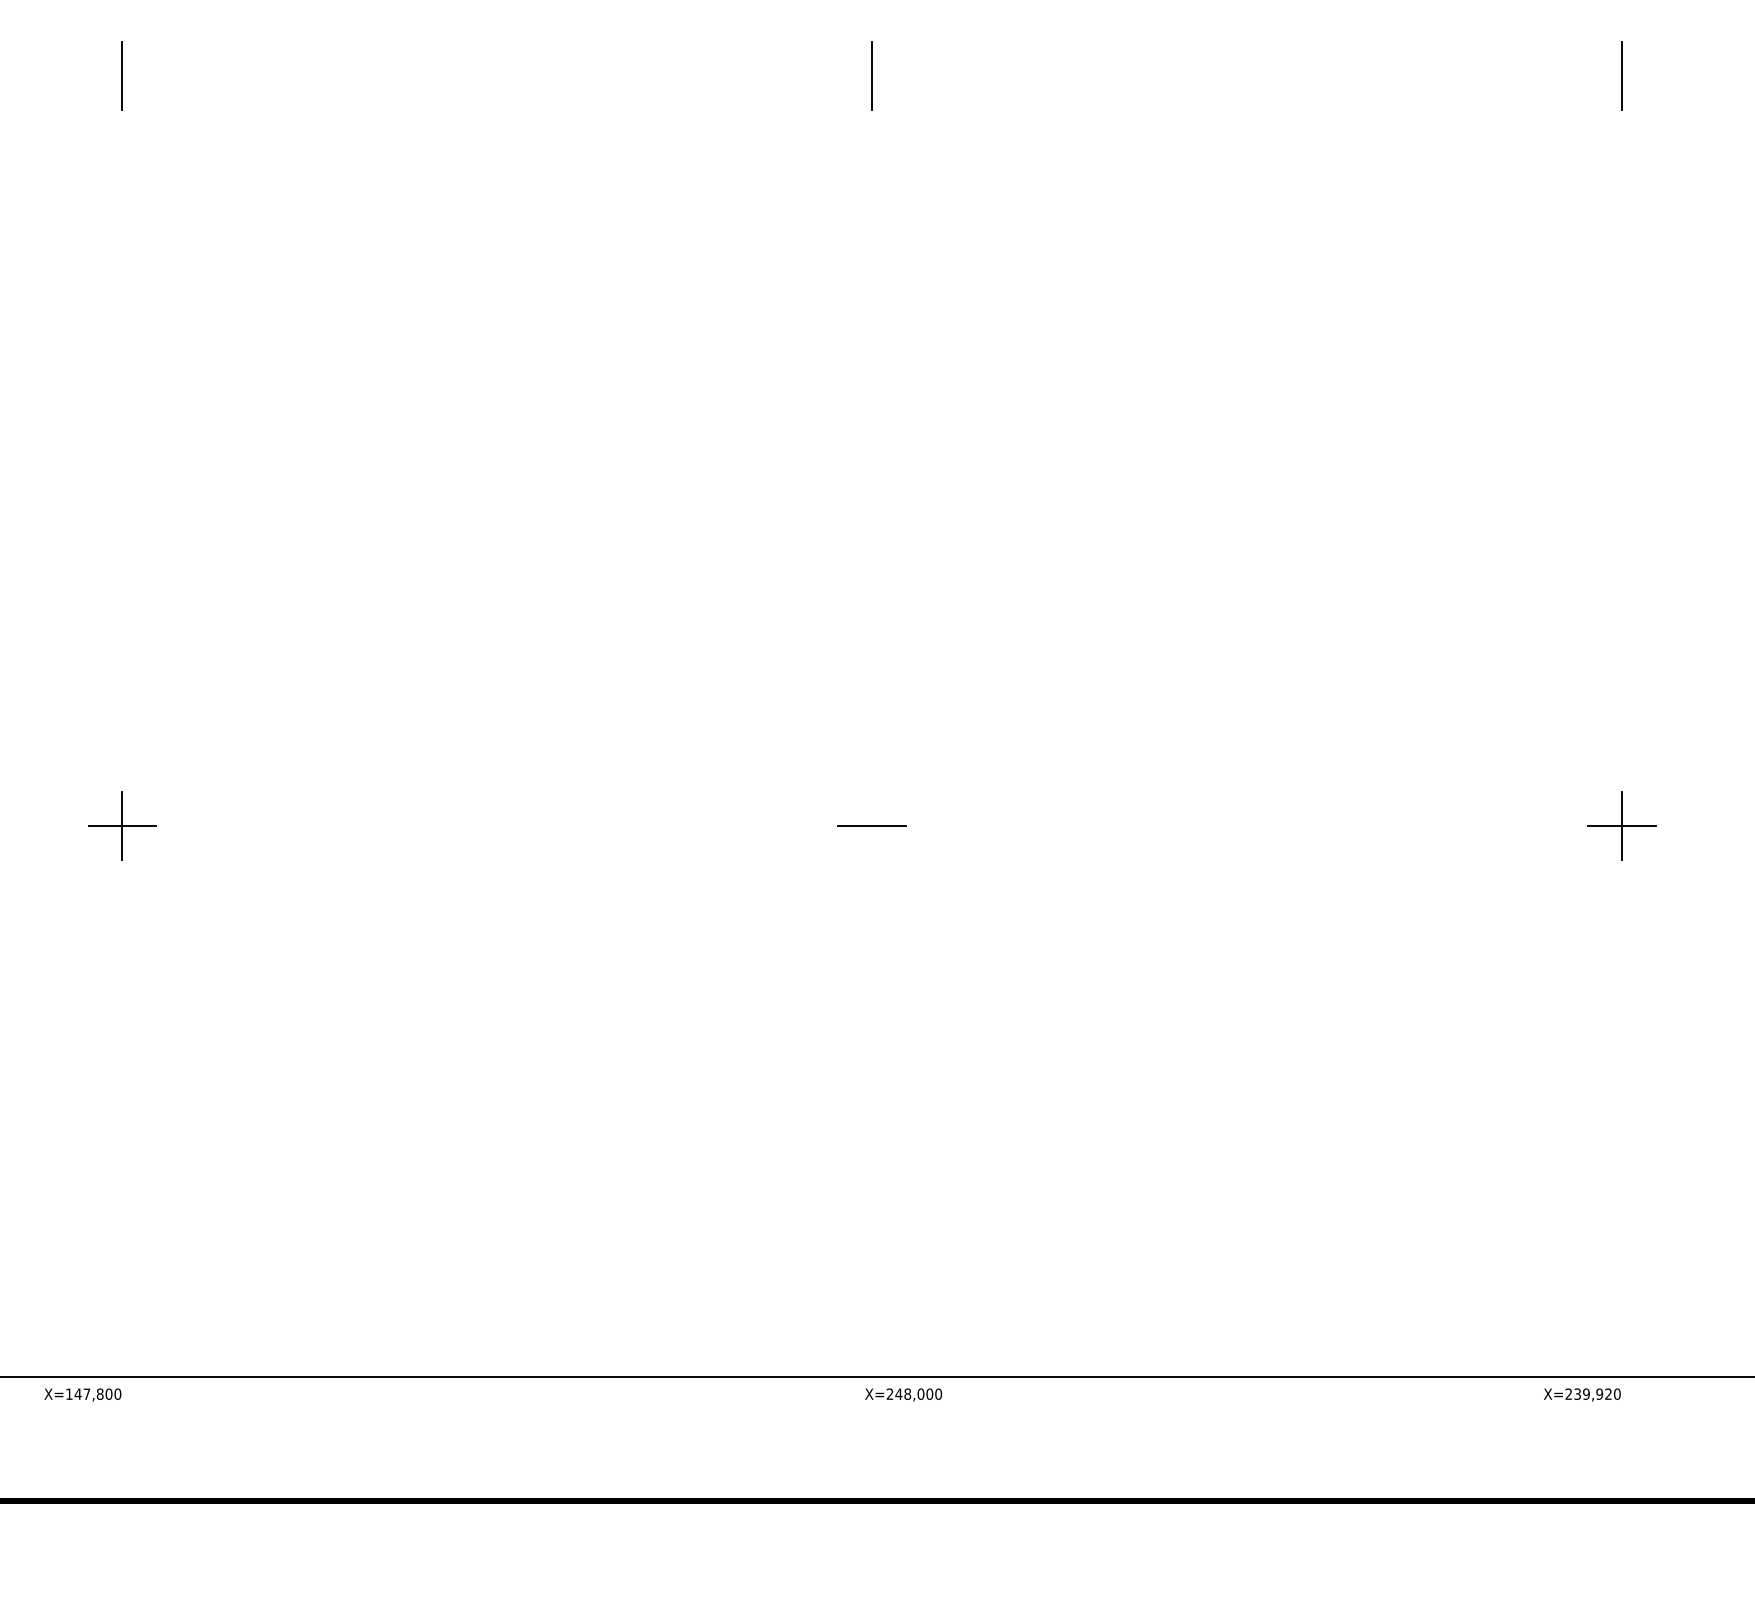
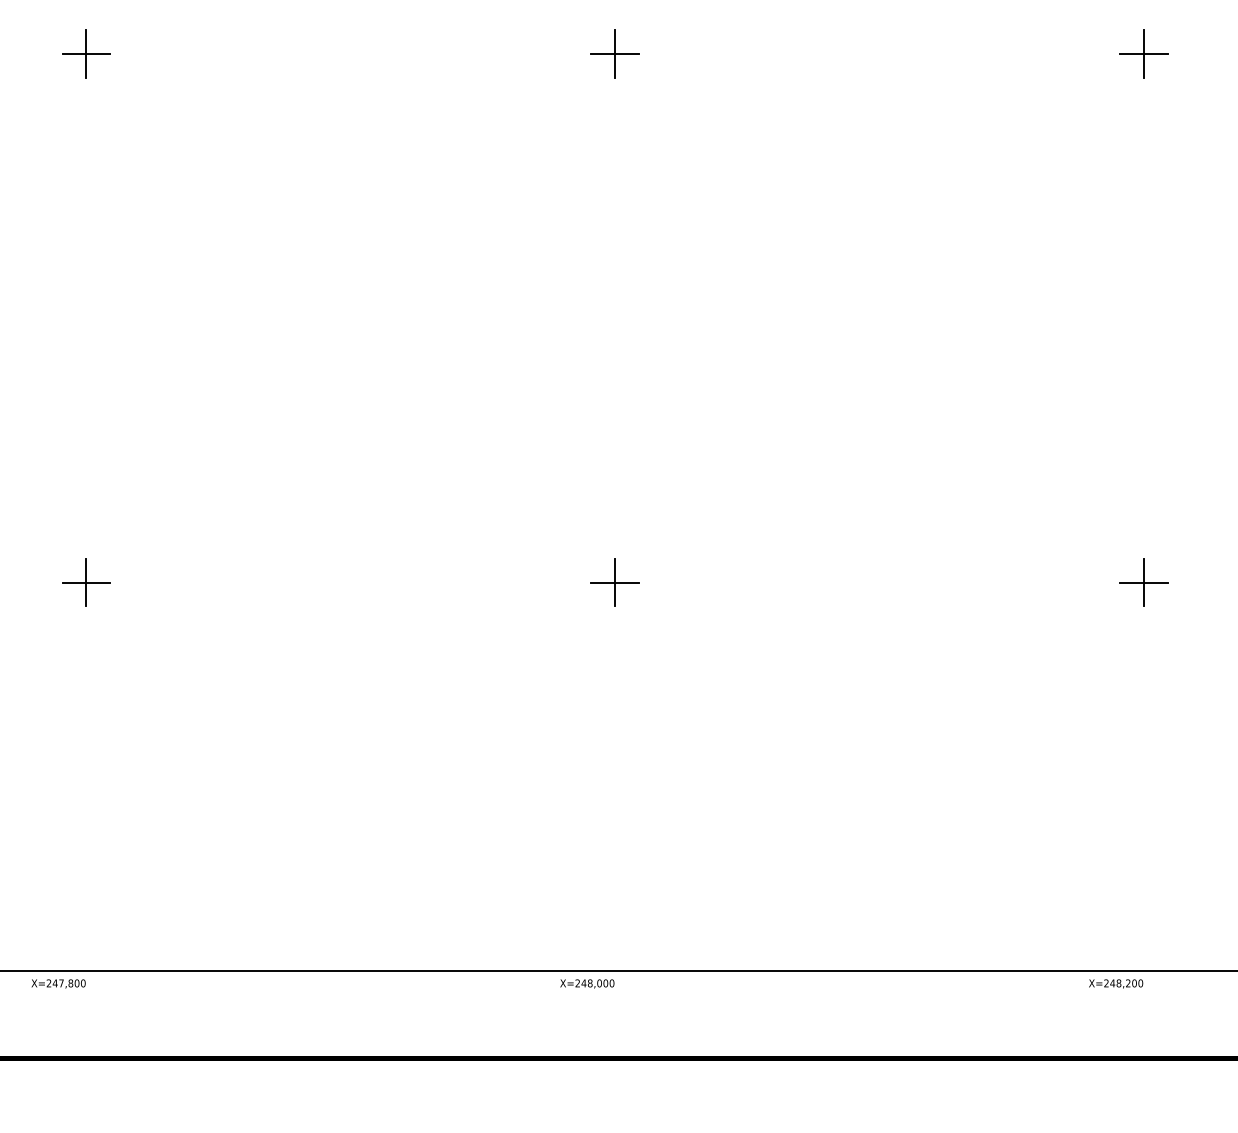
line: (122, 76) -> (86, 54), added
line: (871, 76) -> (614, 54), added
line: (1621, 76) -> (1143, 54), added
line: (872, 825) -> (615, 582), added
text: (69, 1393) -> (49, 982), X=147,800 -> X=247,800
text: (1592, 1393) -> (1123, 982), X=239,920 -> X=248,200
text: (903, 1394) -> (587, 983), moved

